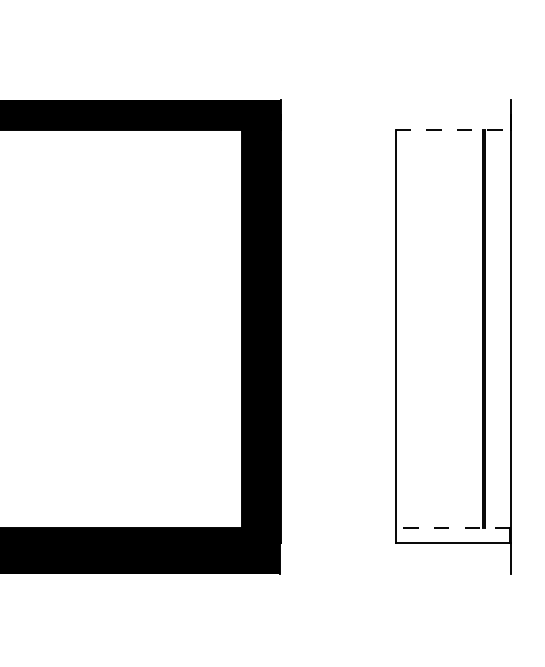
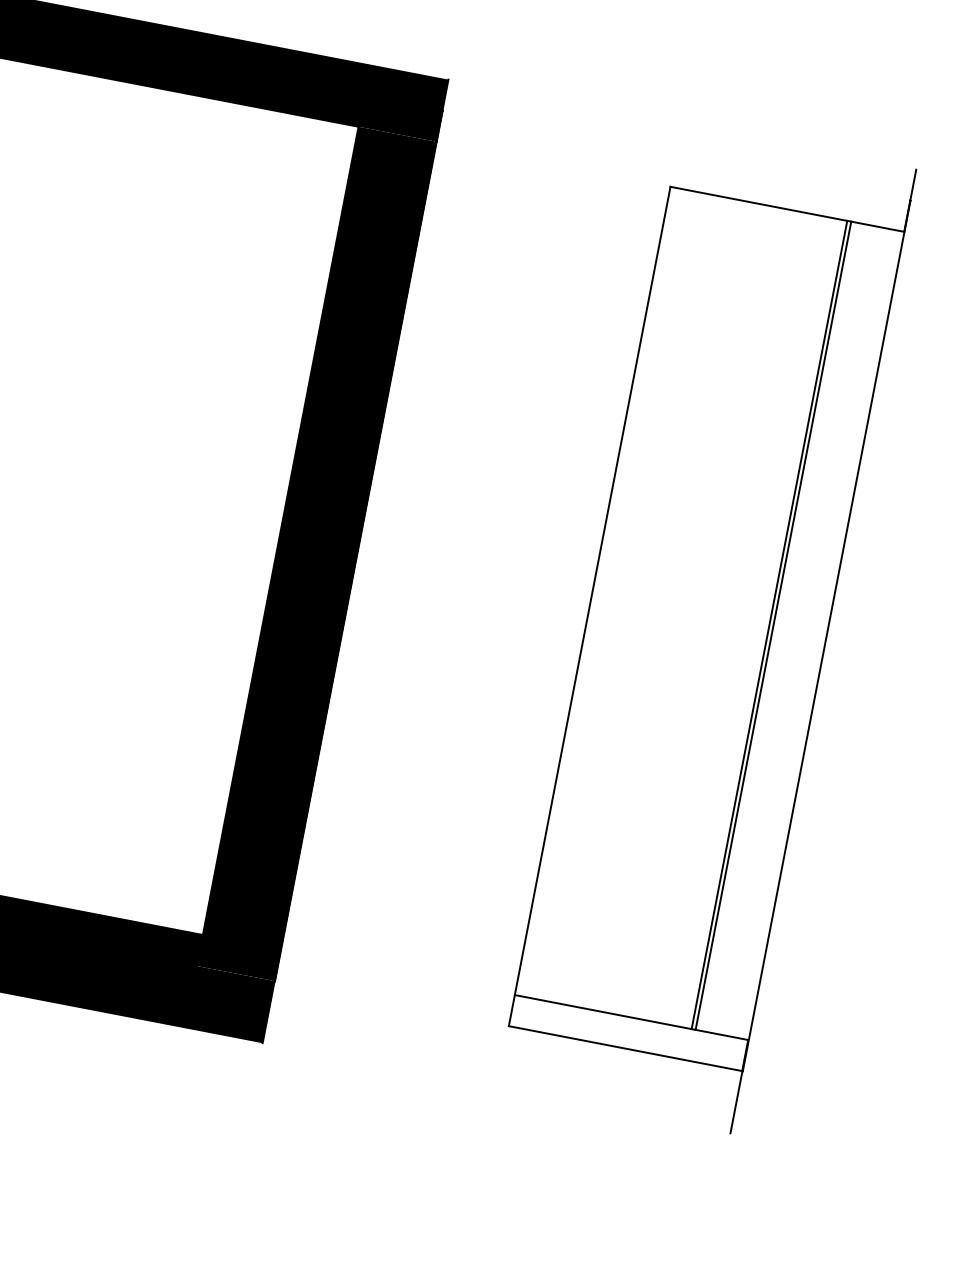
line: (453, 130) -> (787, 209), dashed -> solid
line: (452, 527) -> (630, 1016), dashed -> solid

